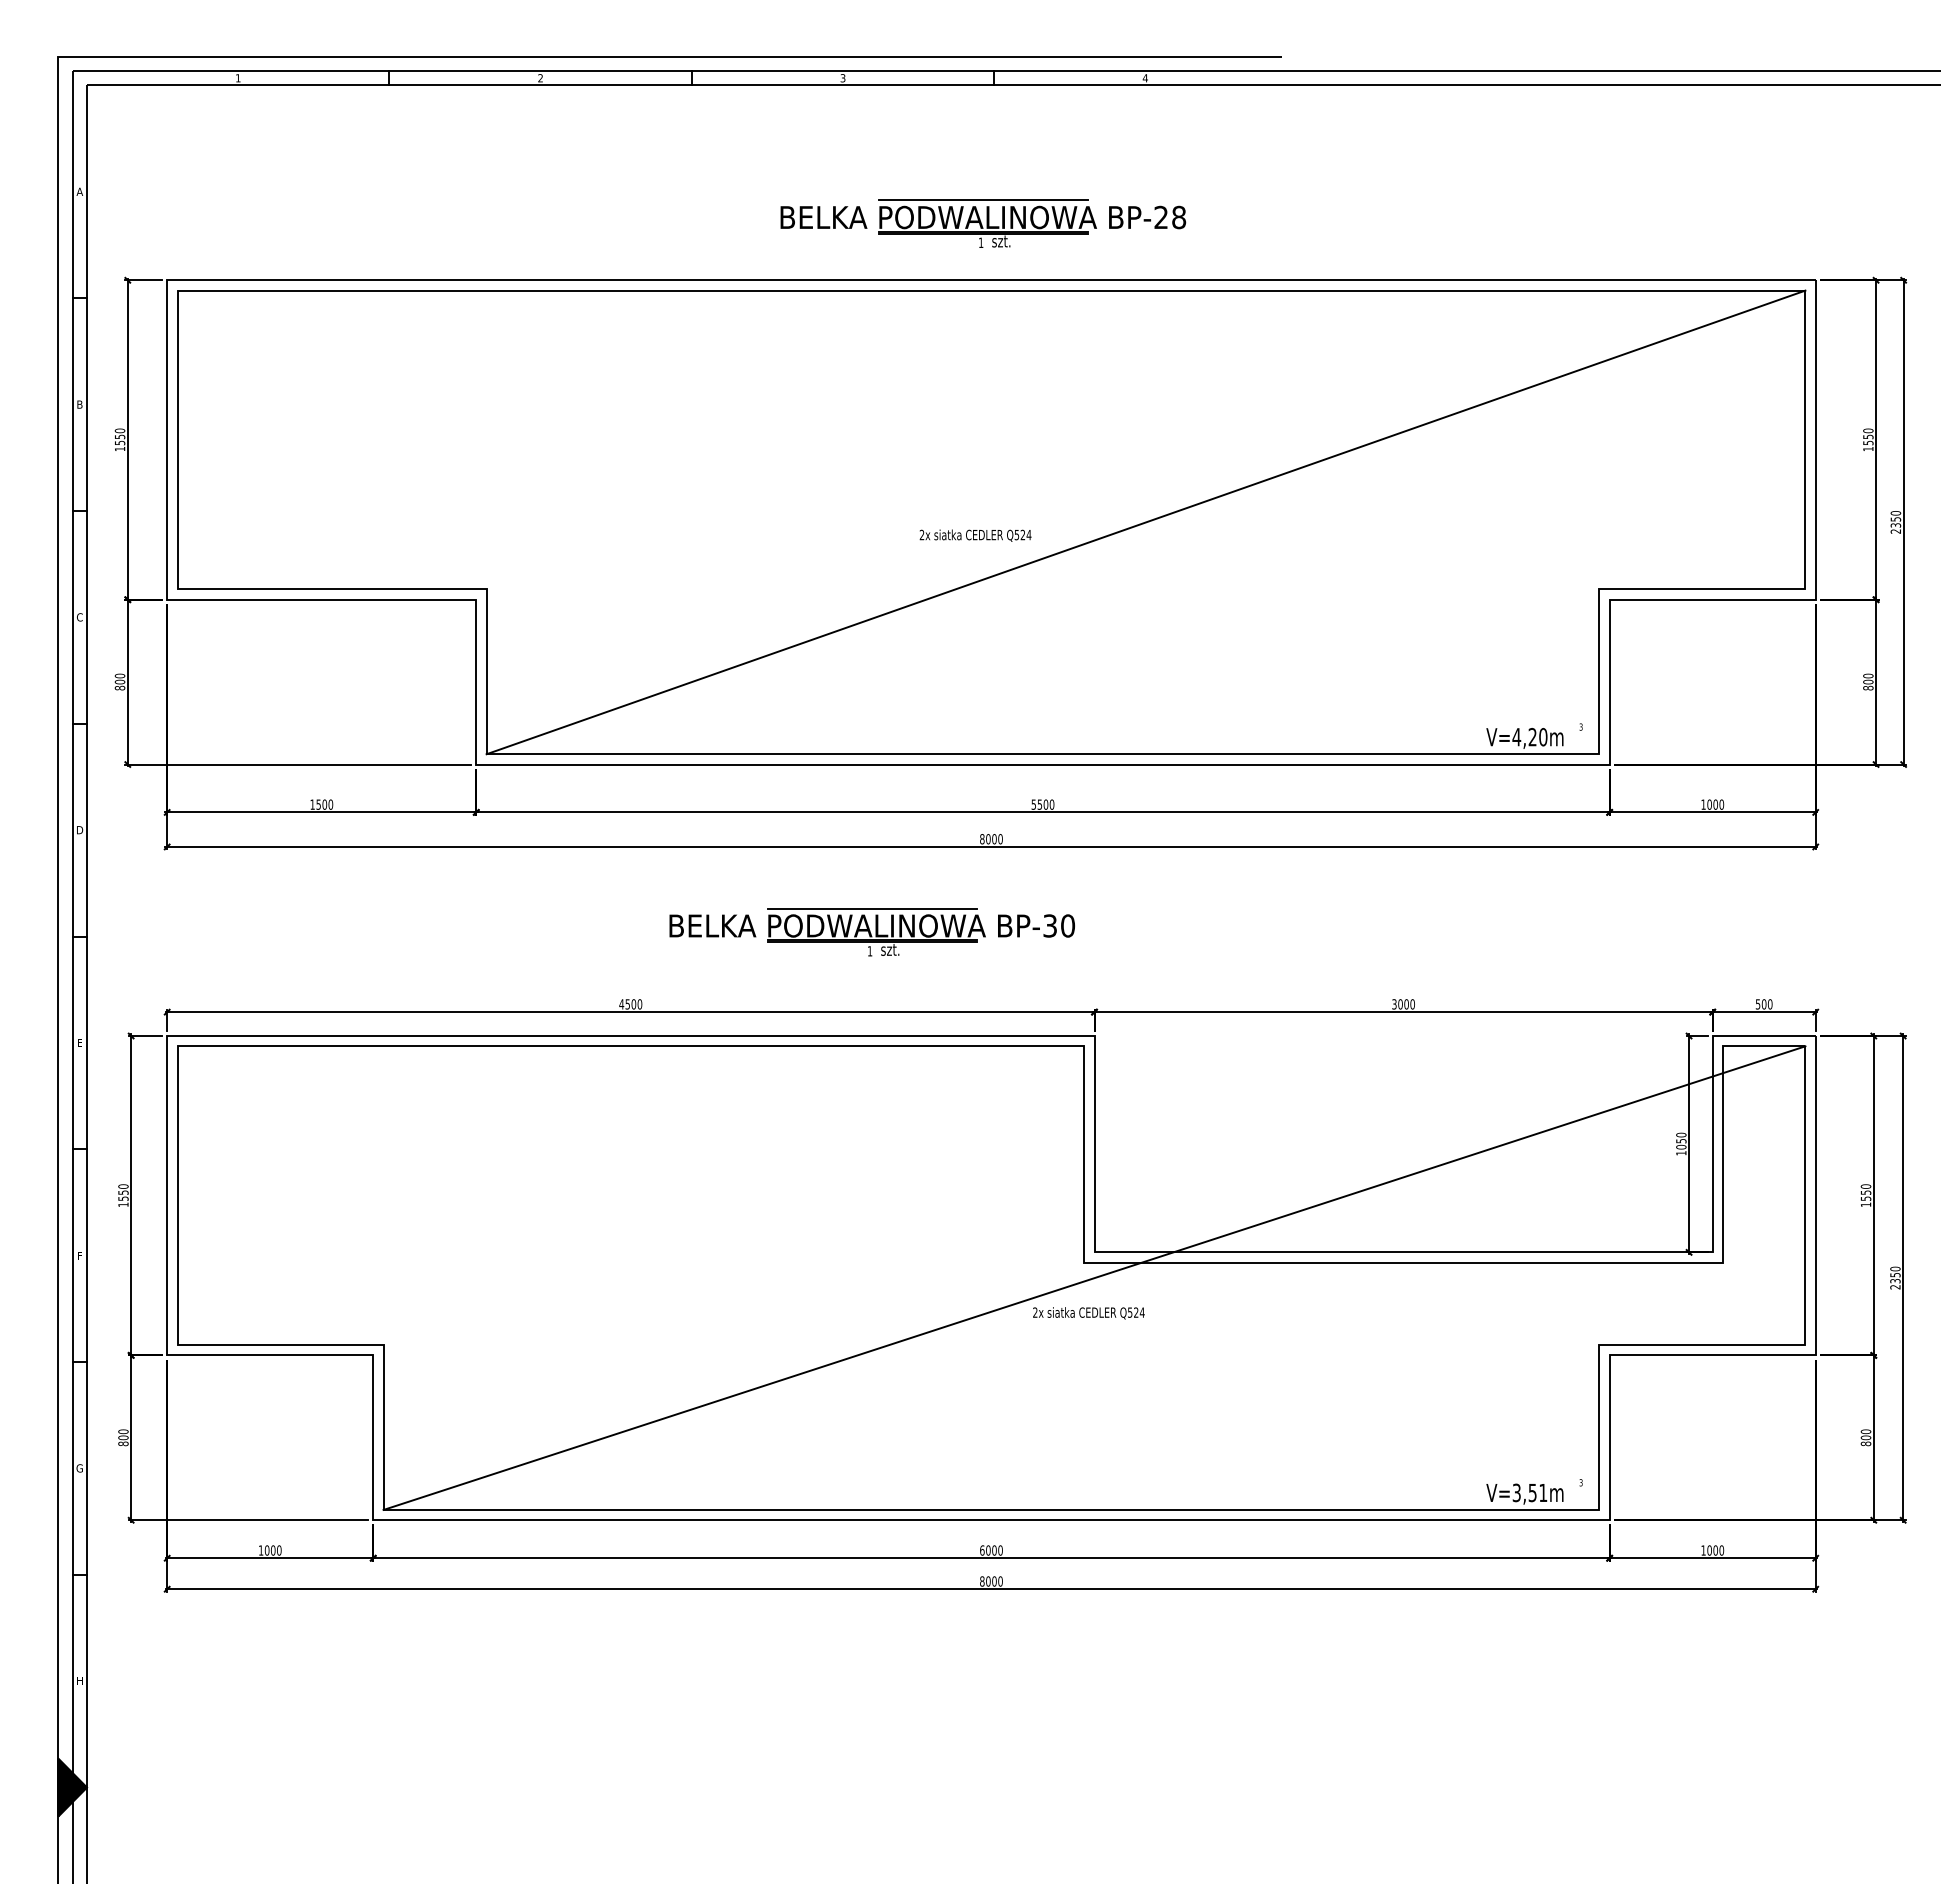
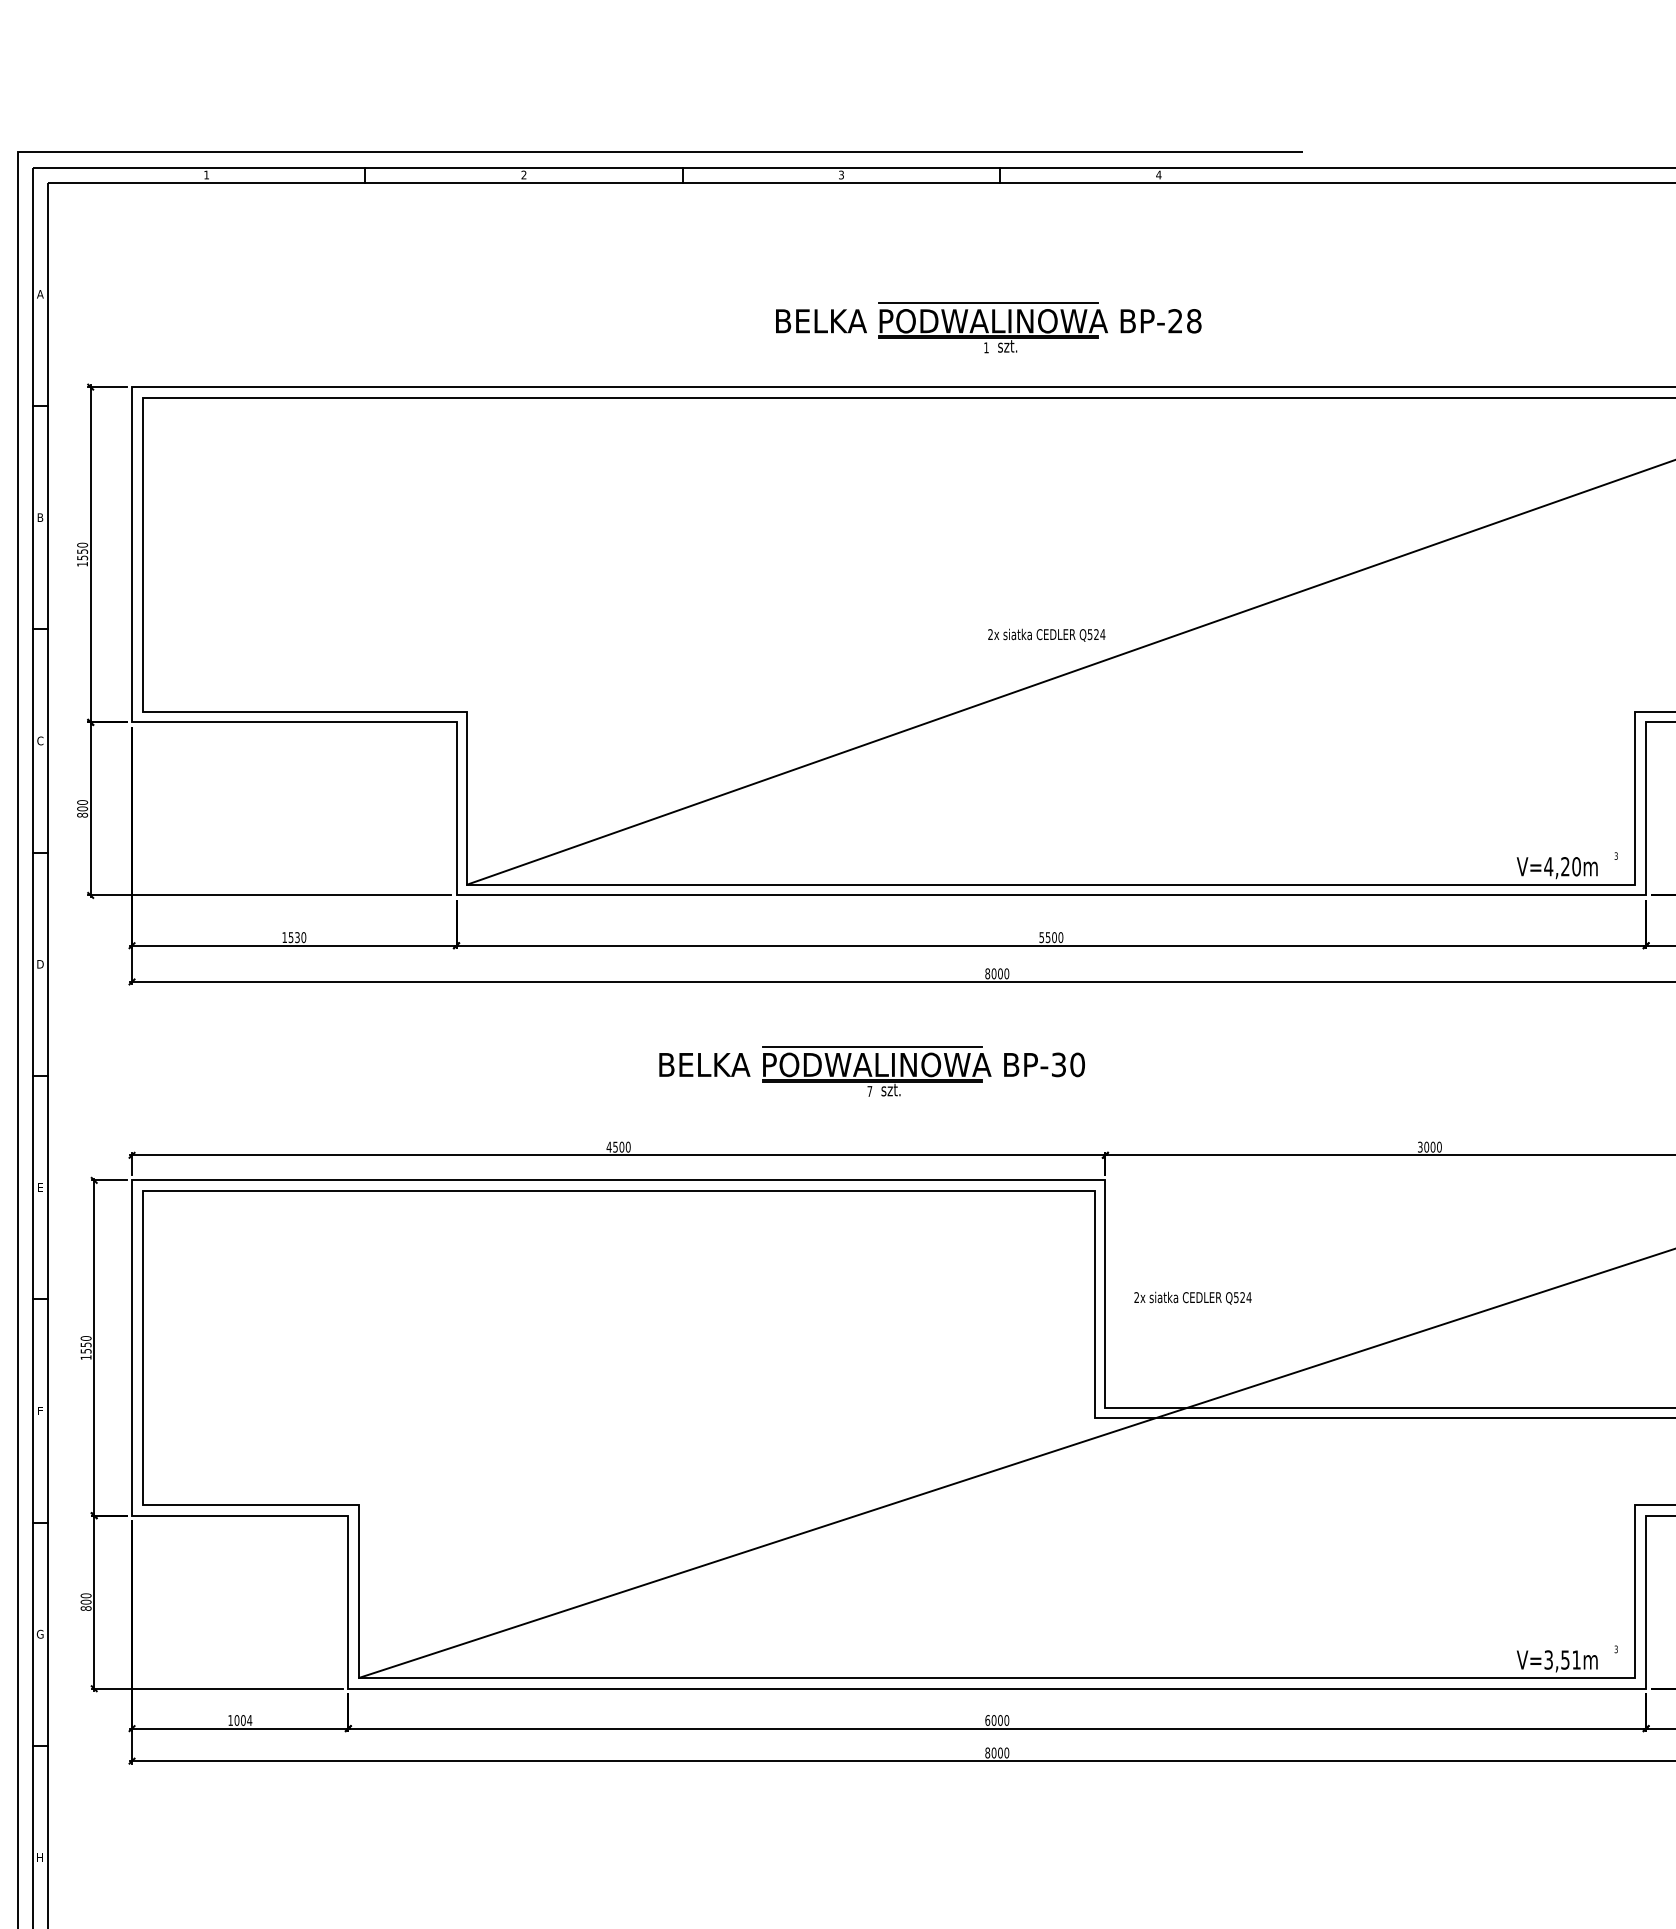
text: (975, 535) -> (1046, 635), moved
text: (324, 804) -> (297, 937), 1500 -> 1530
text: (869, 951) -> (869, 1091), 1 -> 7
text: (1088, 1313) -> (1192, 1298), moved
text: (278, 1550) -> (248, 1720), 1000 -> 1004

